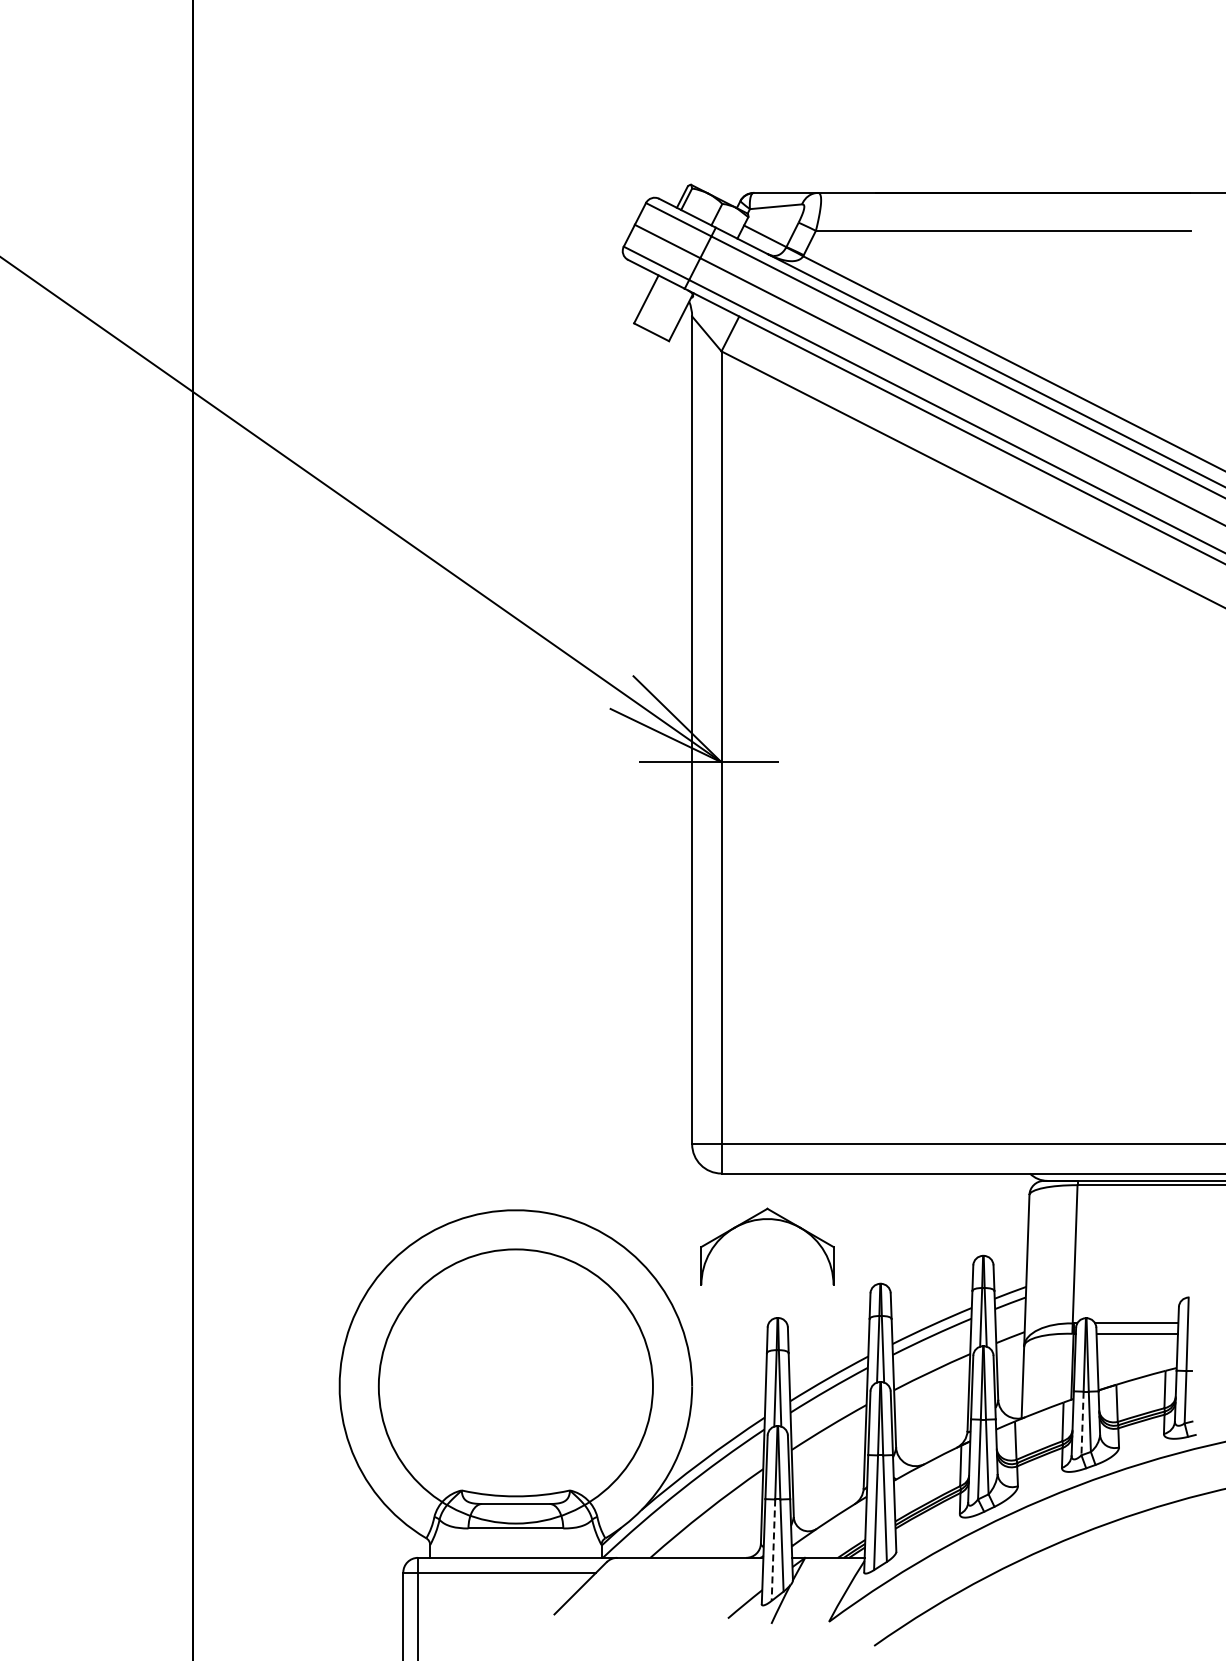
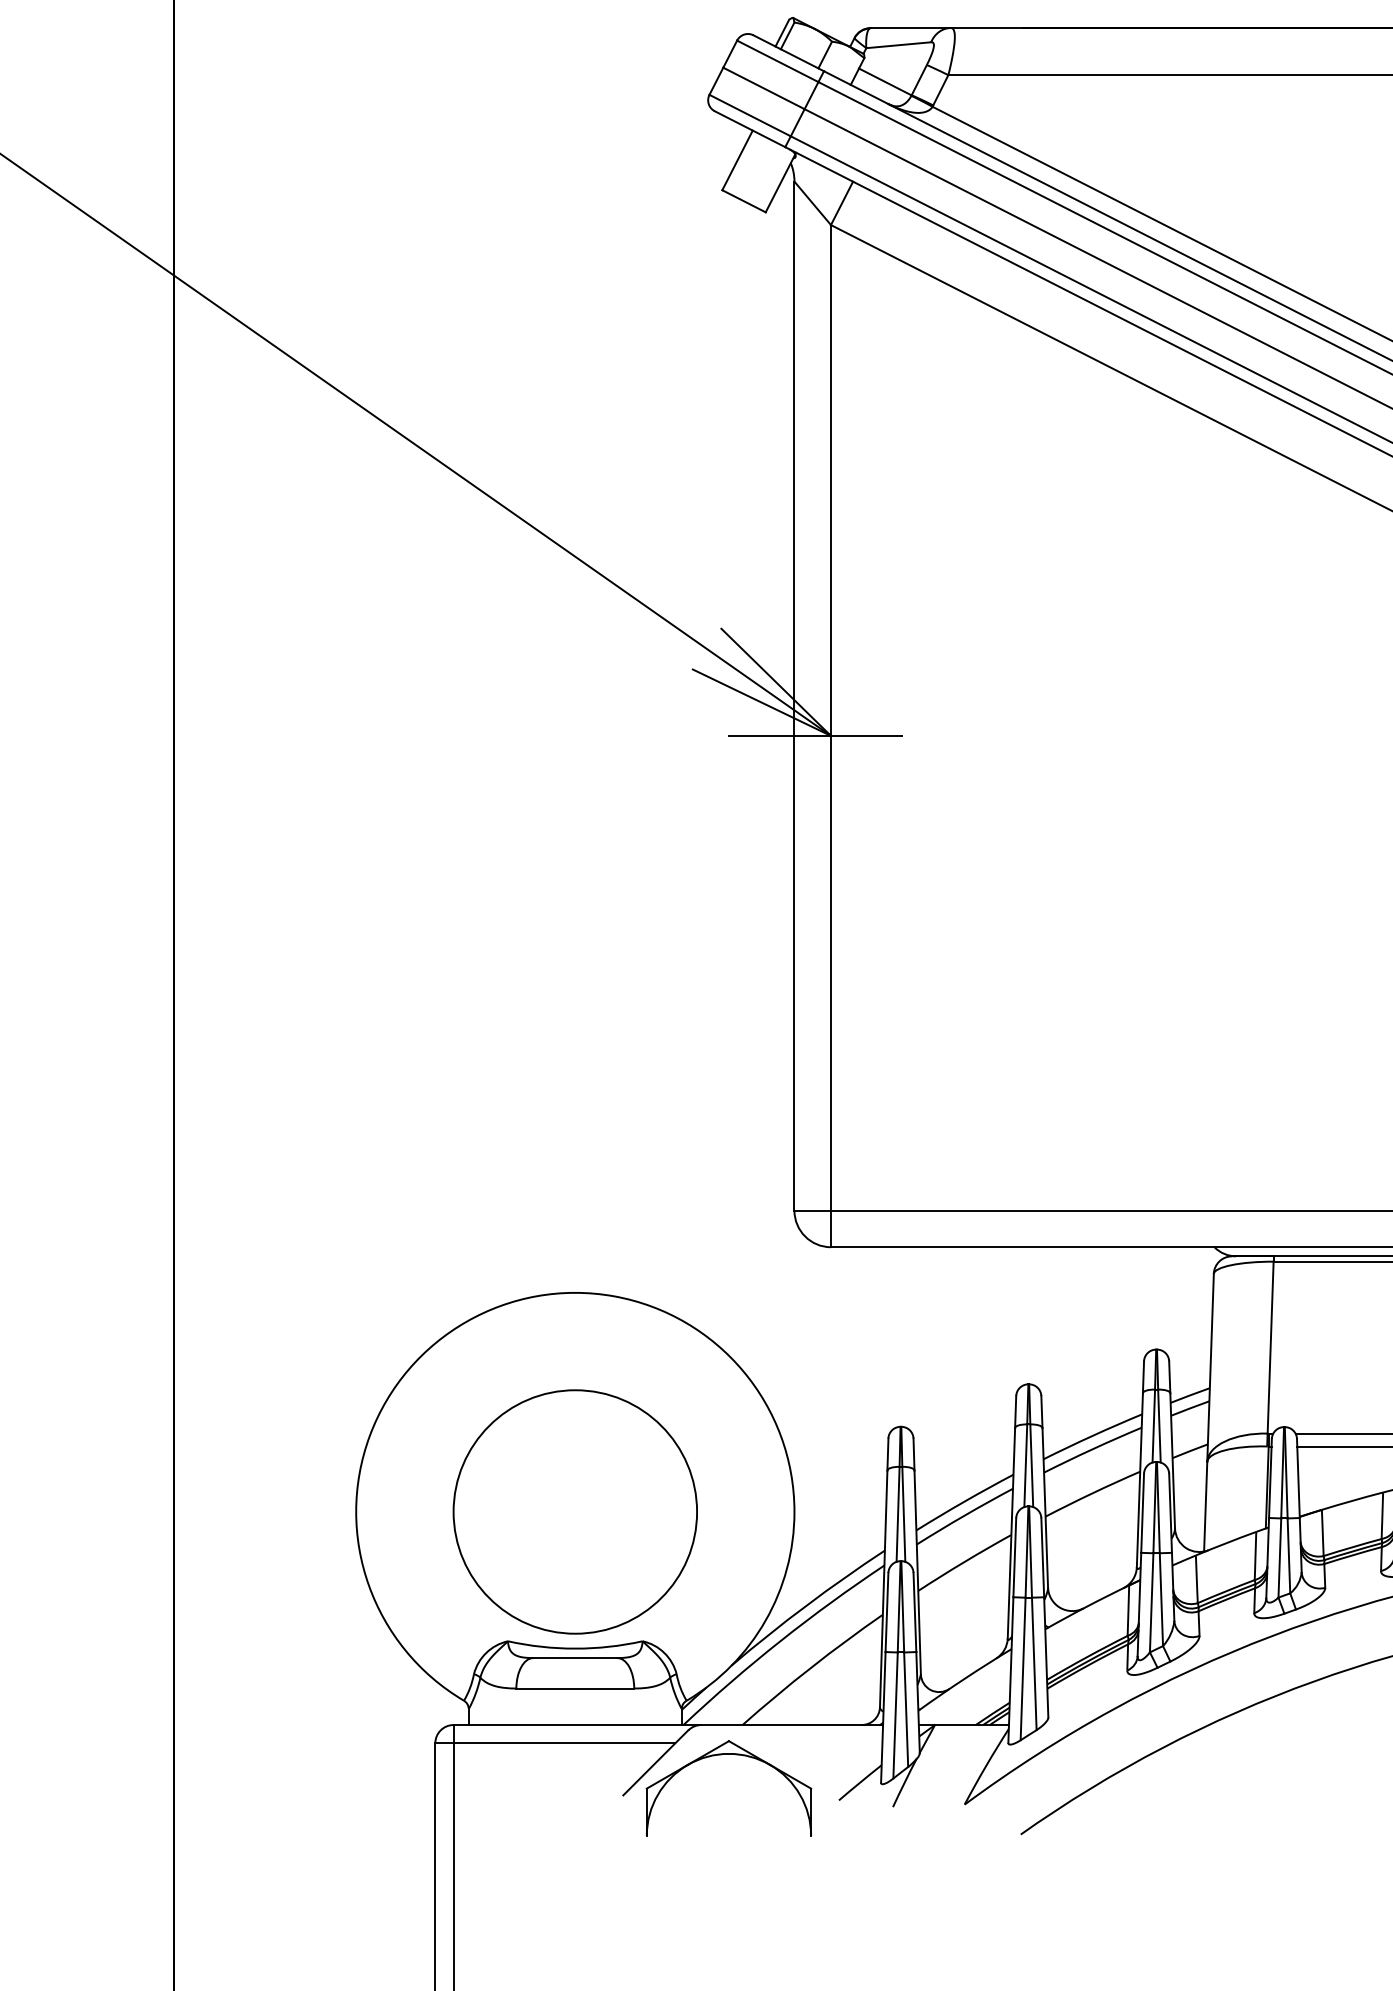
part: (762, 1220) -> (722, 1755), moved
circle: (515, 1386) -> (574, 1511), size x0.71
line: (1082, 1423) -> (1279, 1557), dashed -> solid
line: (773, 1550) -> (895, 1715), dashed -> solid

